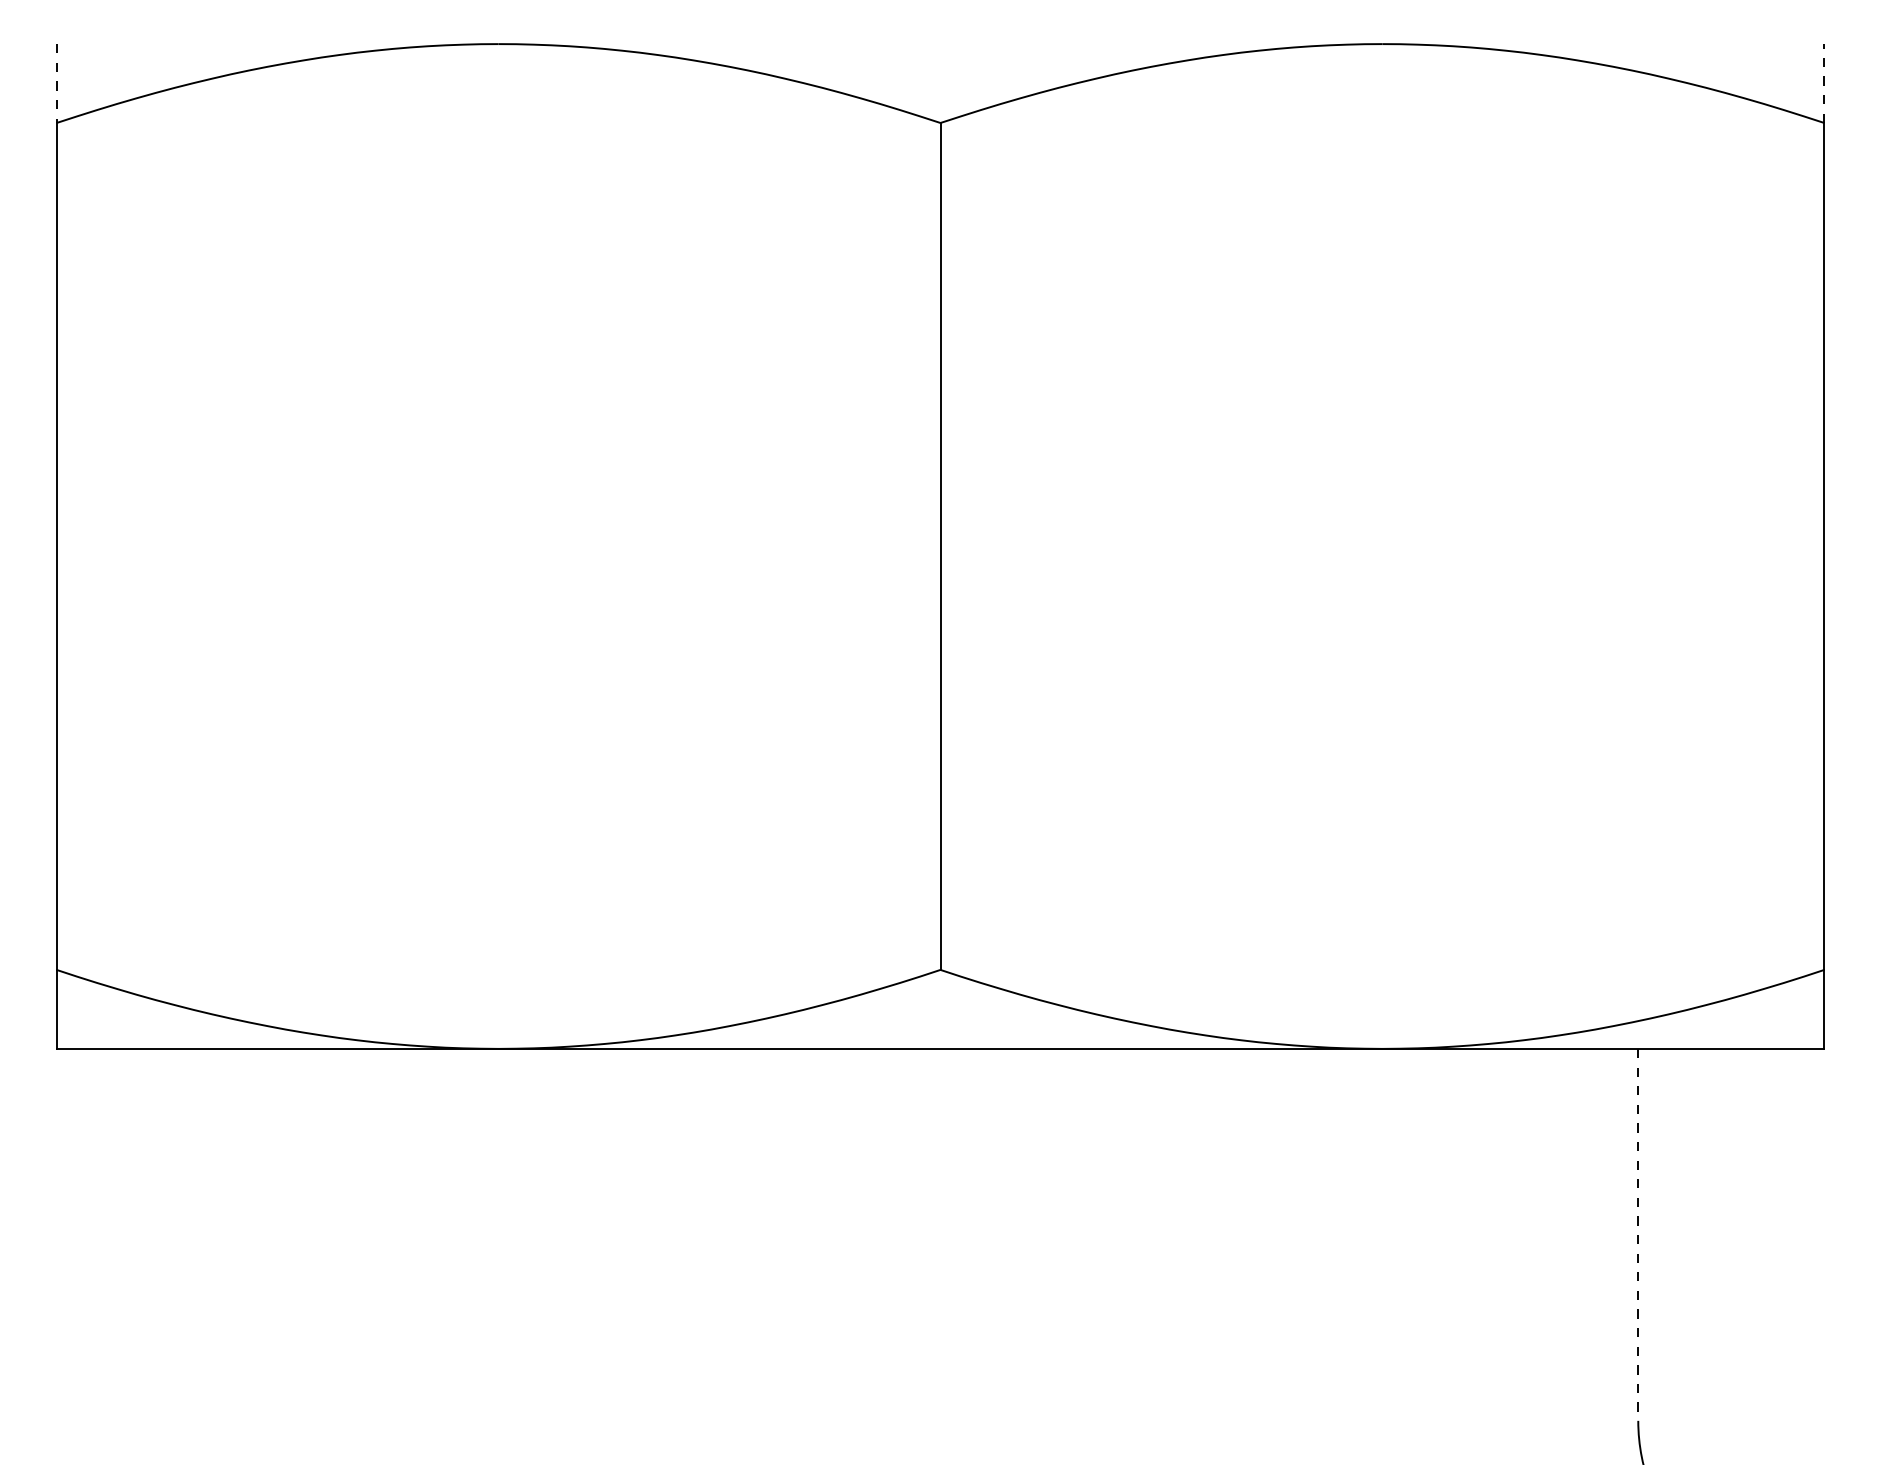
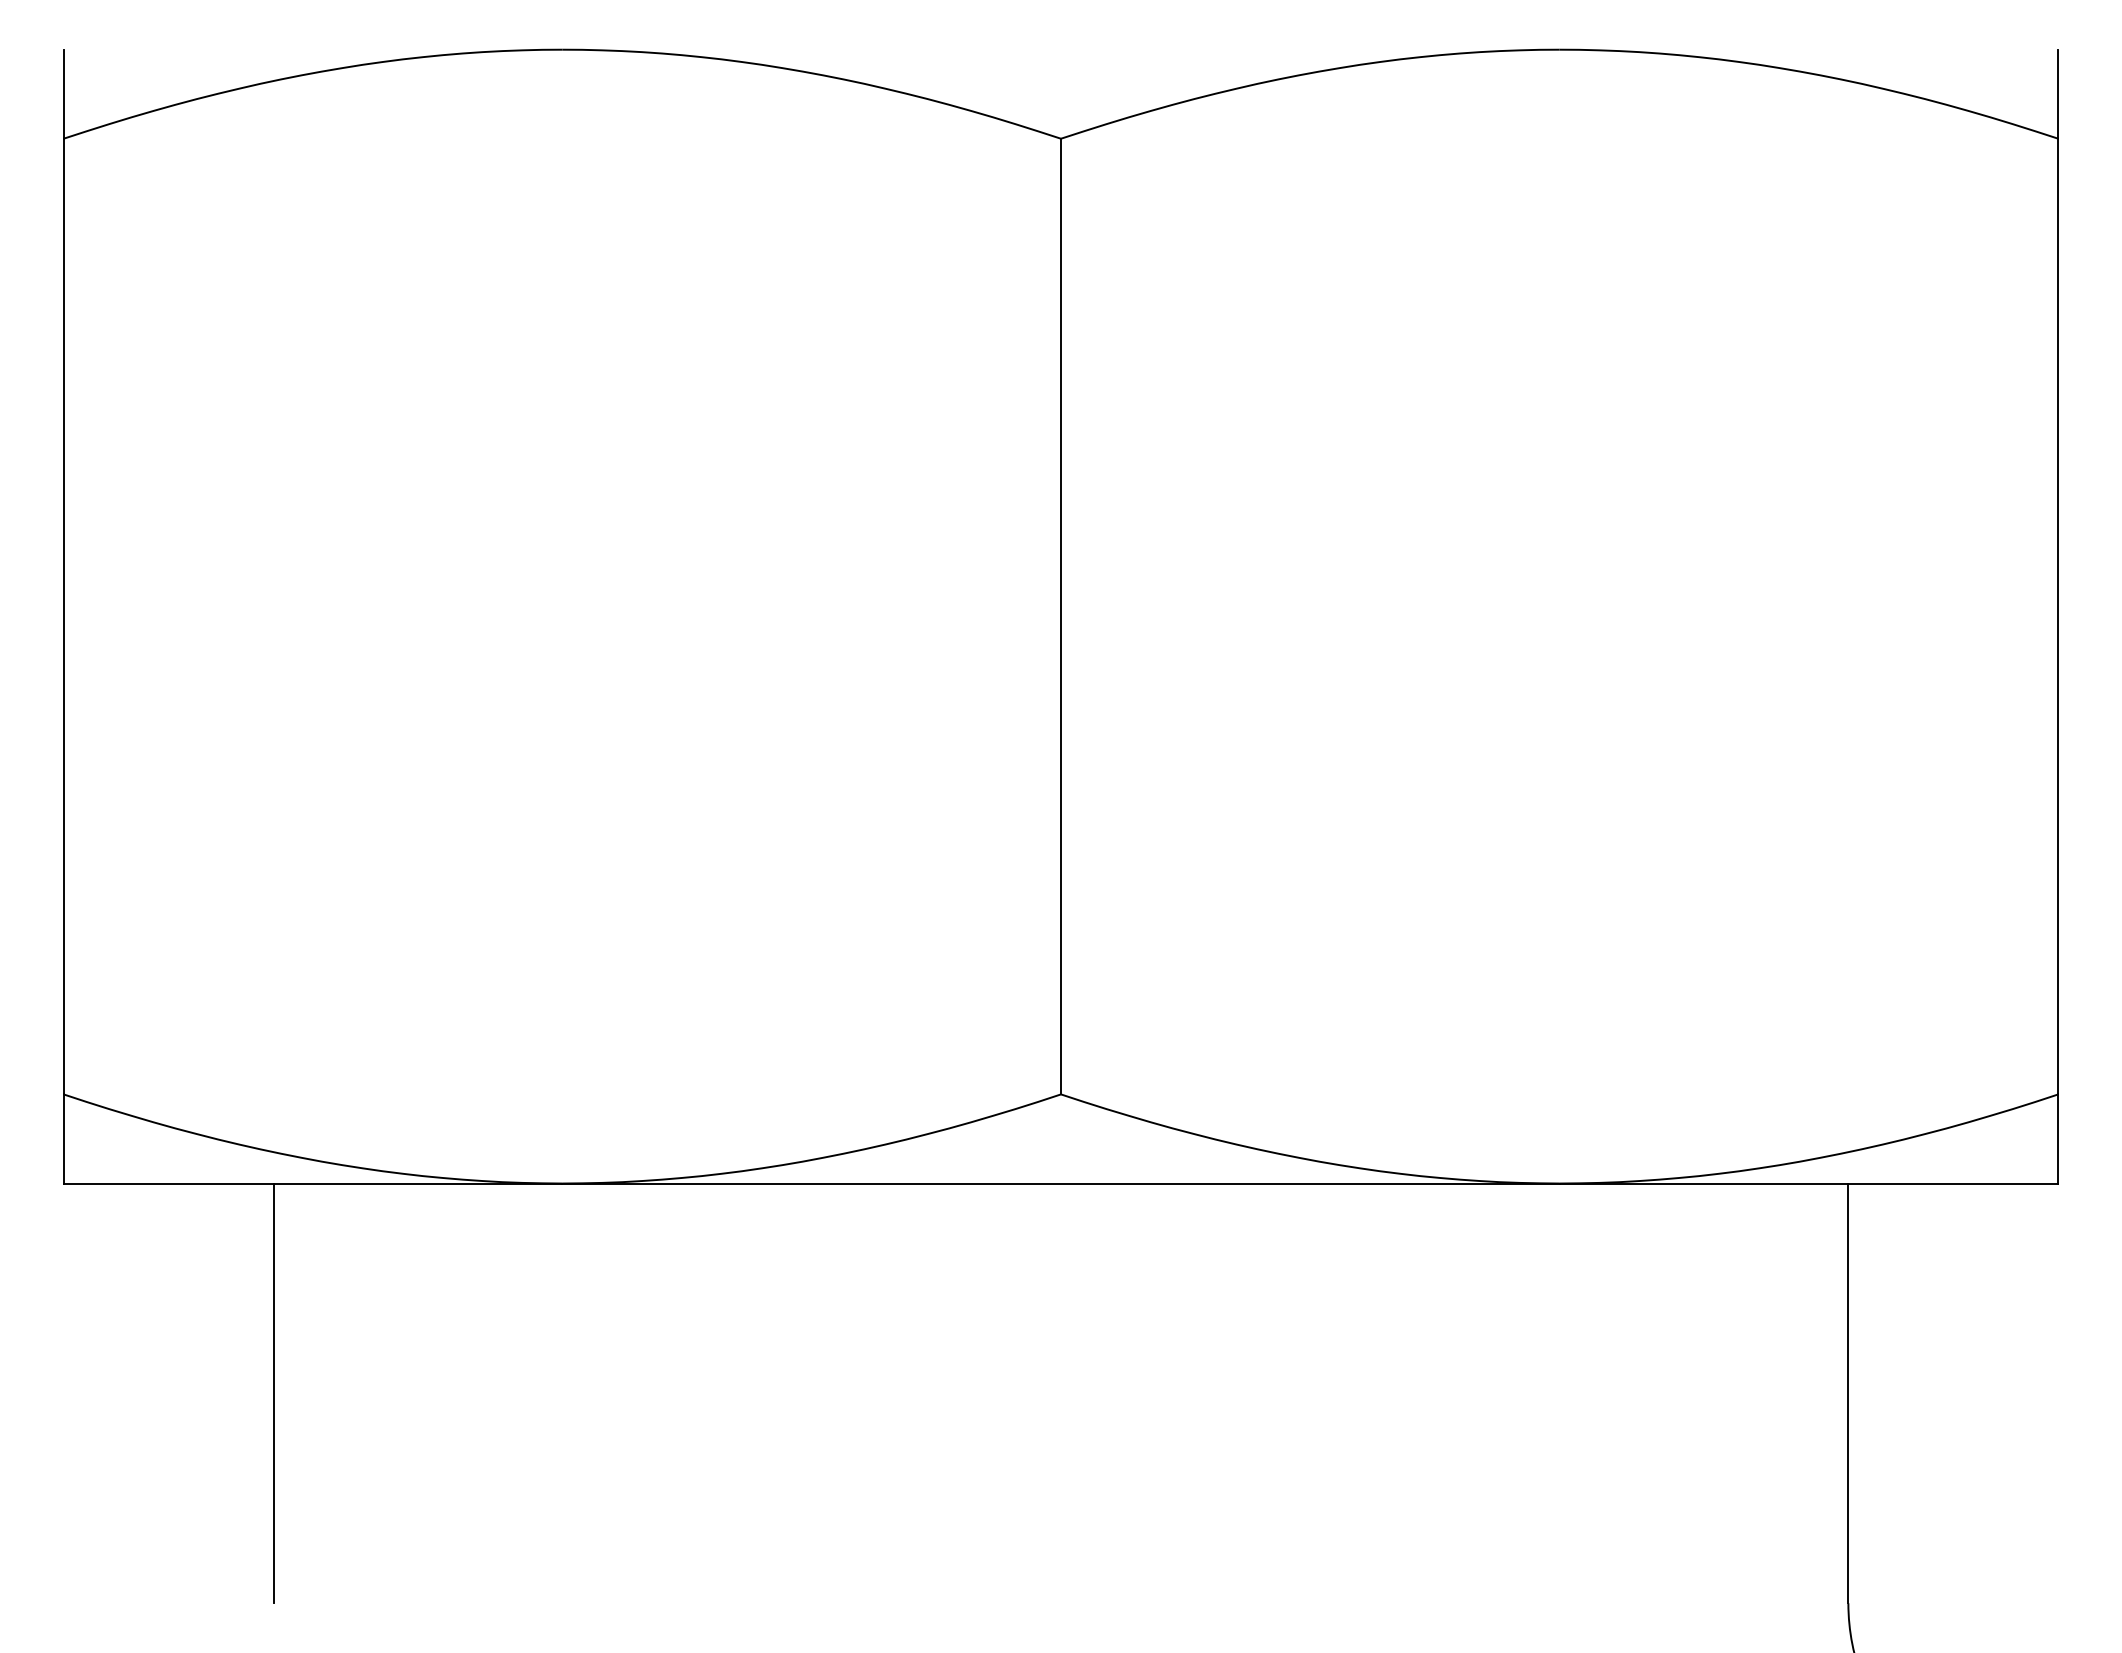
line: (56, 83) -> (63, 94), dashed -> solid
line: (1824, 83) -> (2058, 94), dashed -> solid
line: (242, 1234) -> (273, 1393), added
line: (1638, 1234) -> (1848, 1393), dashed -> solid

